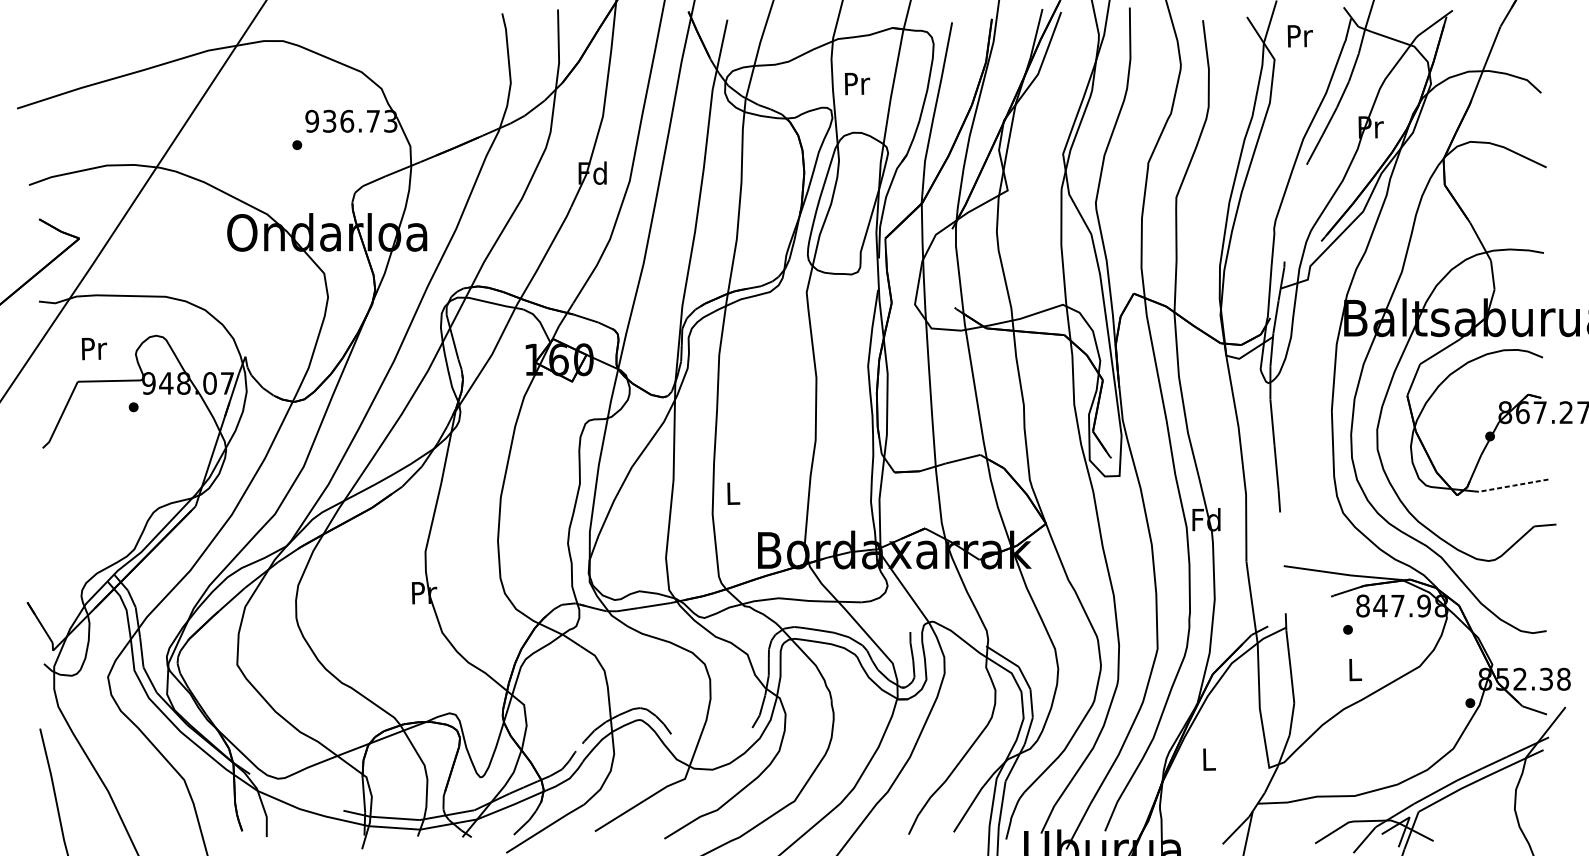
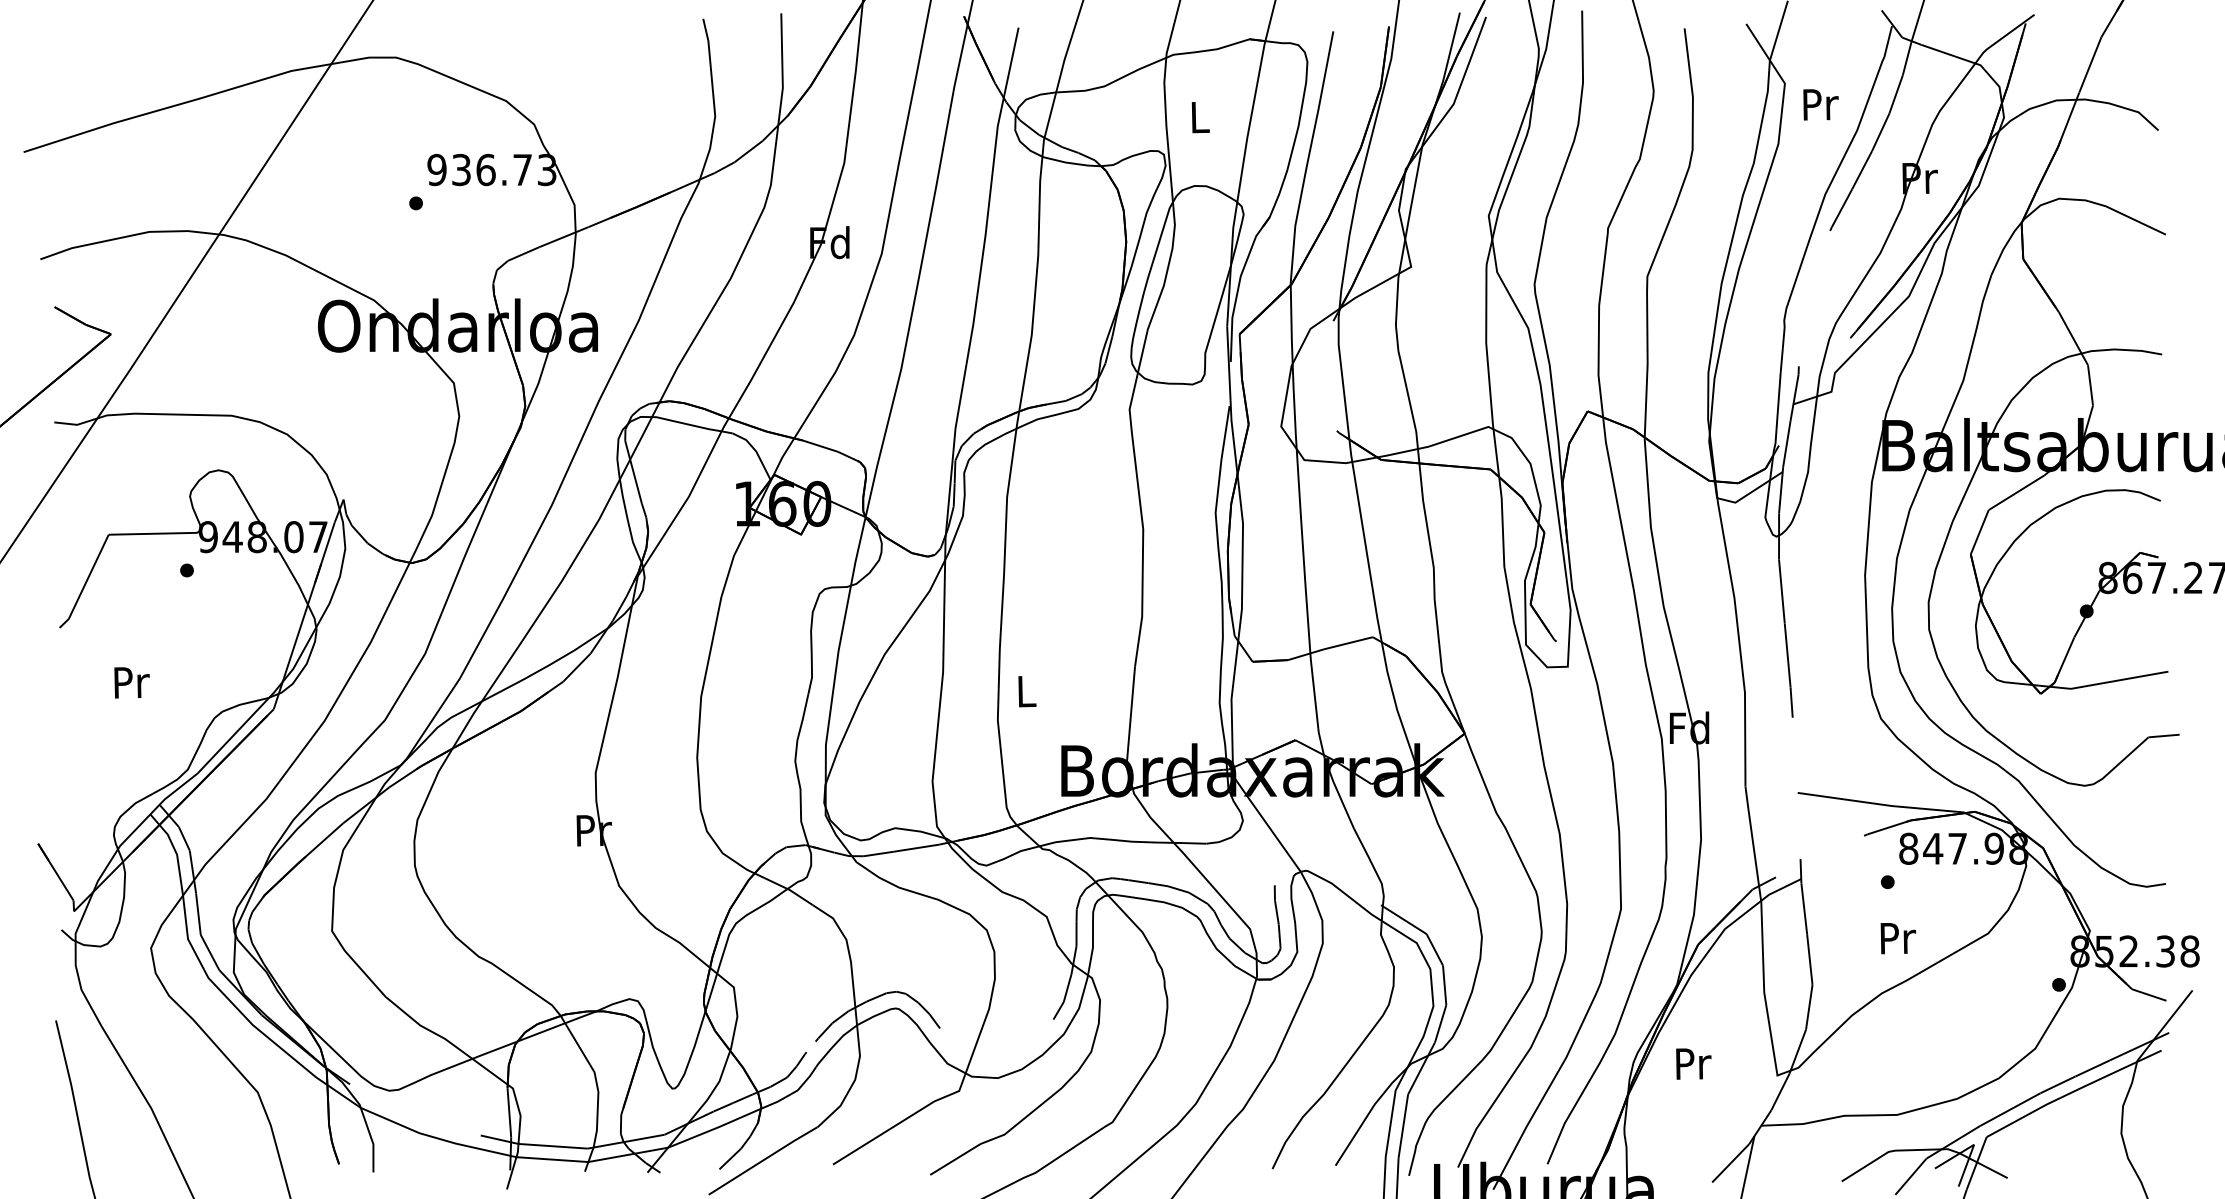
text: (1300, 36) -> (1820, 104), moved
text: (857, 83) -> (1200, 117), Pr -> L
text: (94, 348) -> (131, 682), moved
line: (1513, 485) -> (2119, 680), dashed -> solid
text: (1355, 670) -> (1898, 938), L -> Pr
text: (1209, 759) -> (1693, 1063), L -> Pr

